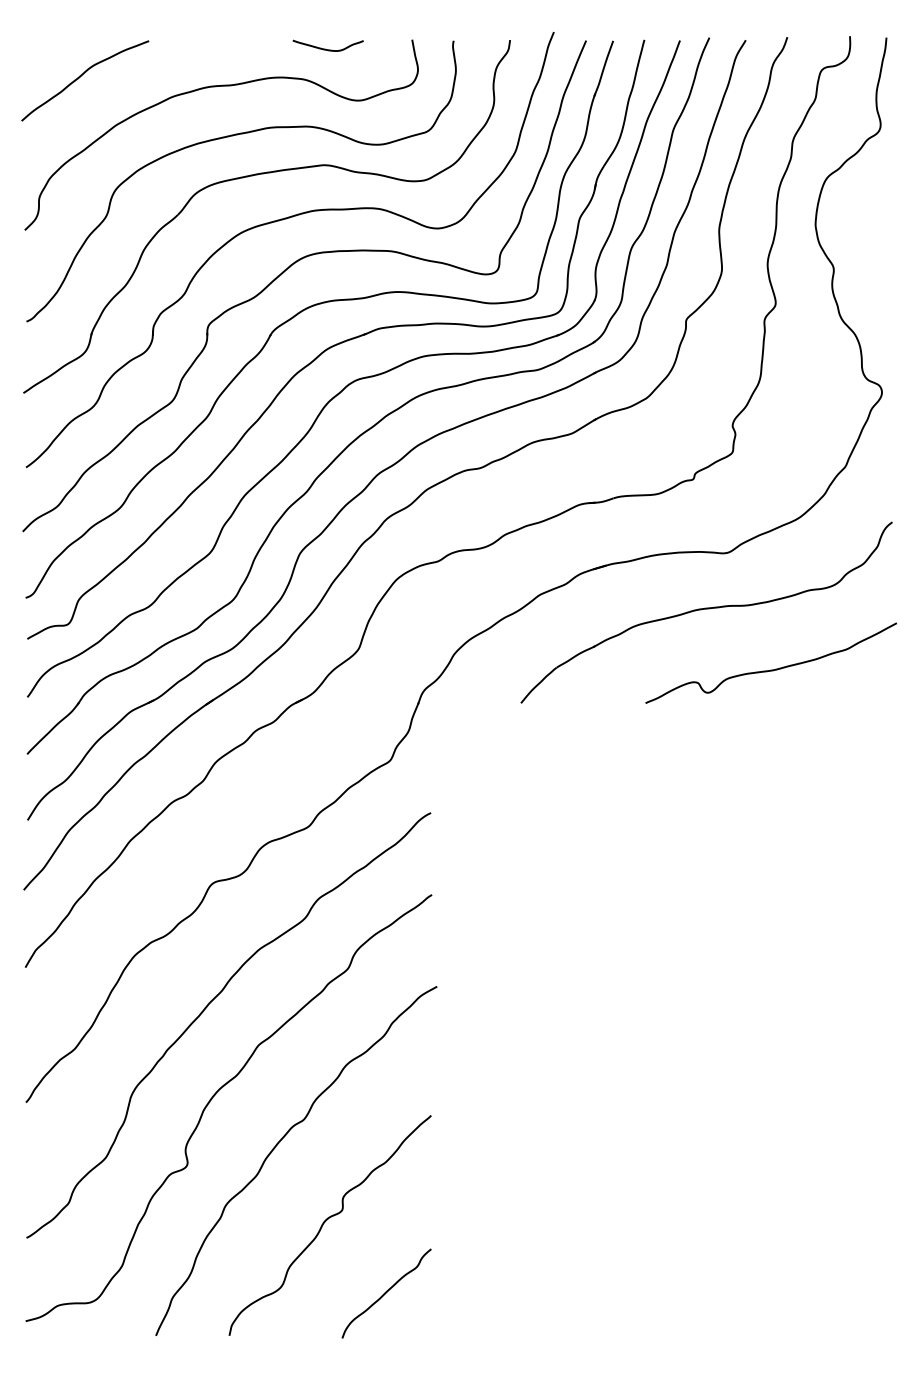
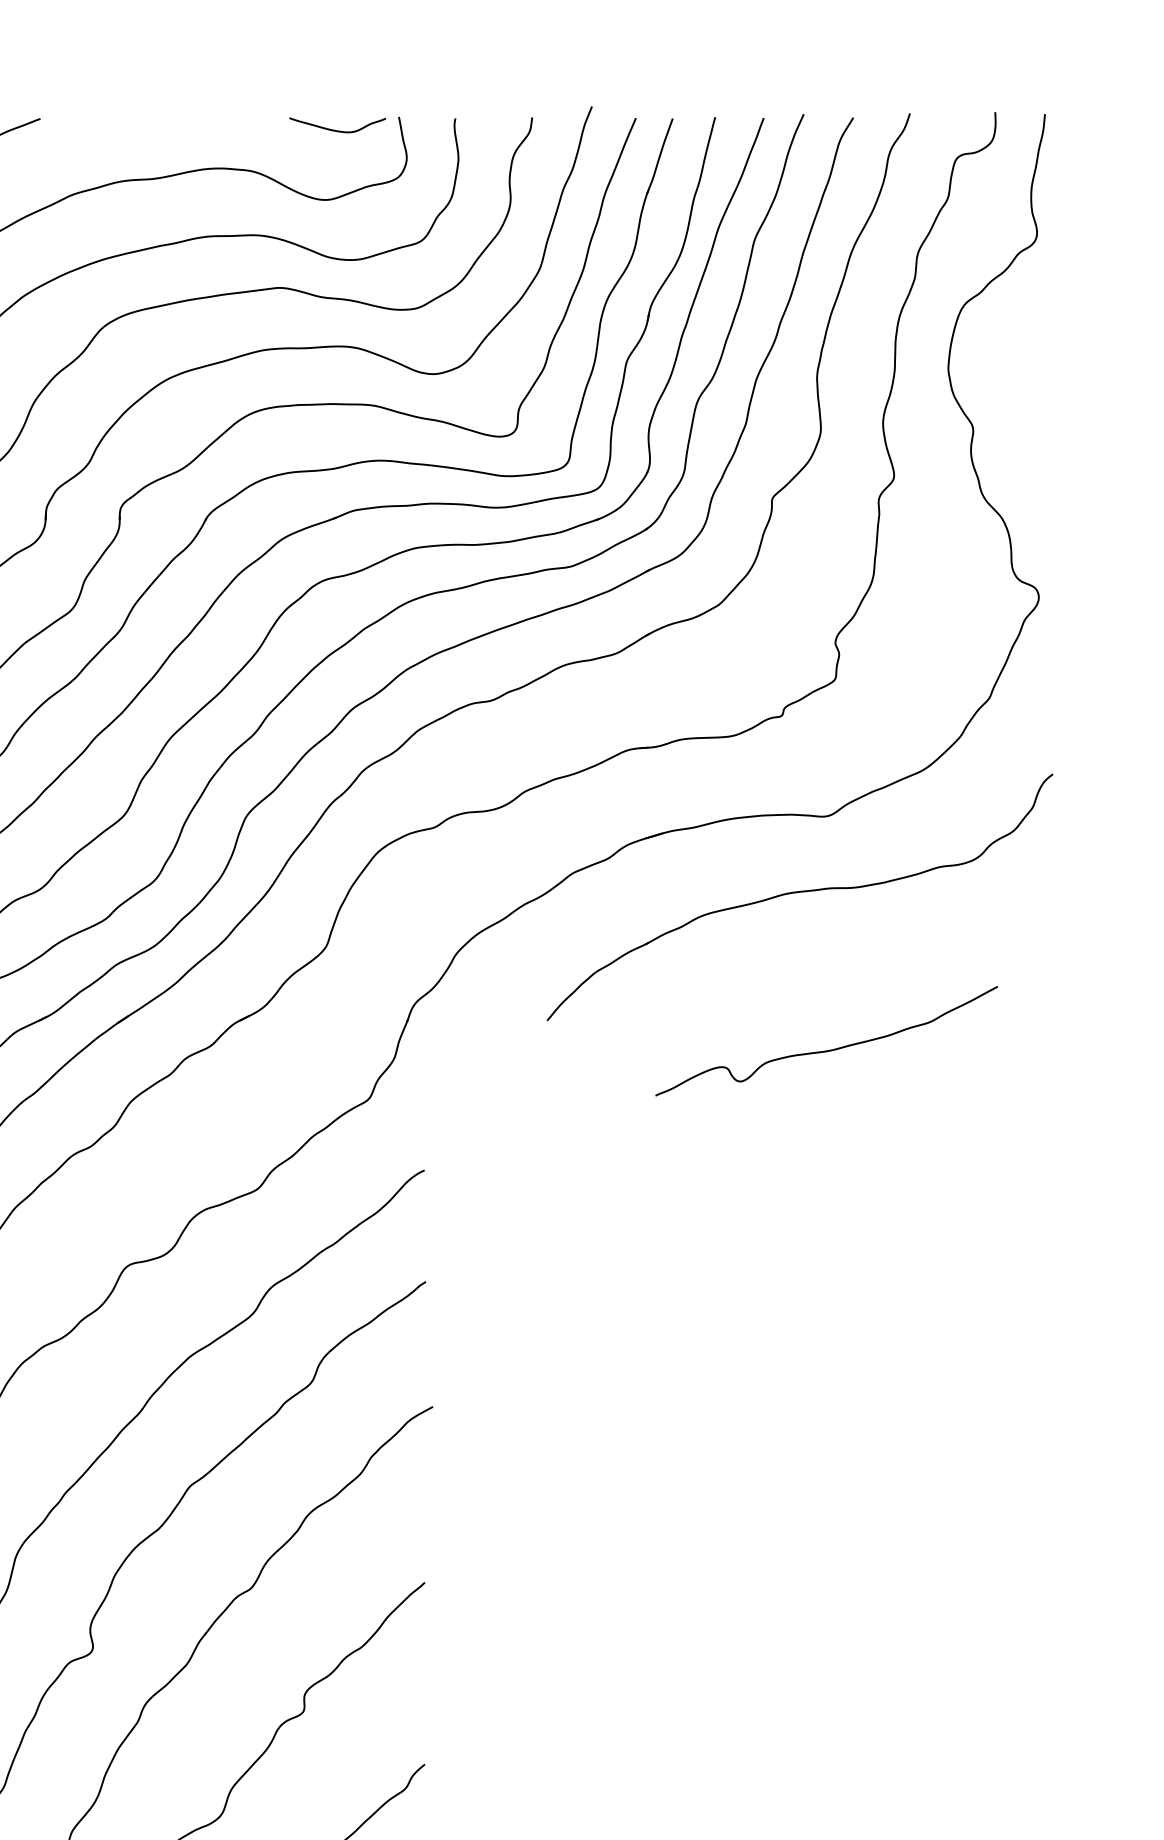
curve: (325, 48) -> (333, 128), moved
curve: (770, 669) -> (825, 1049), moved

